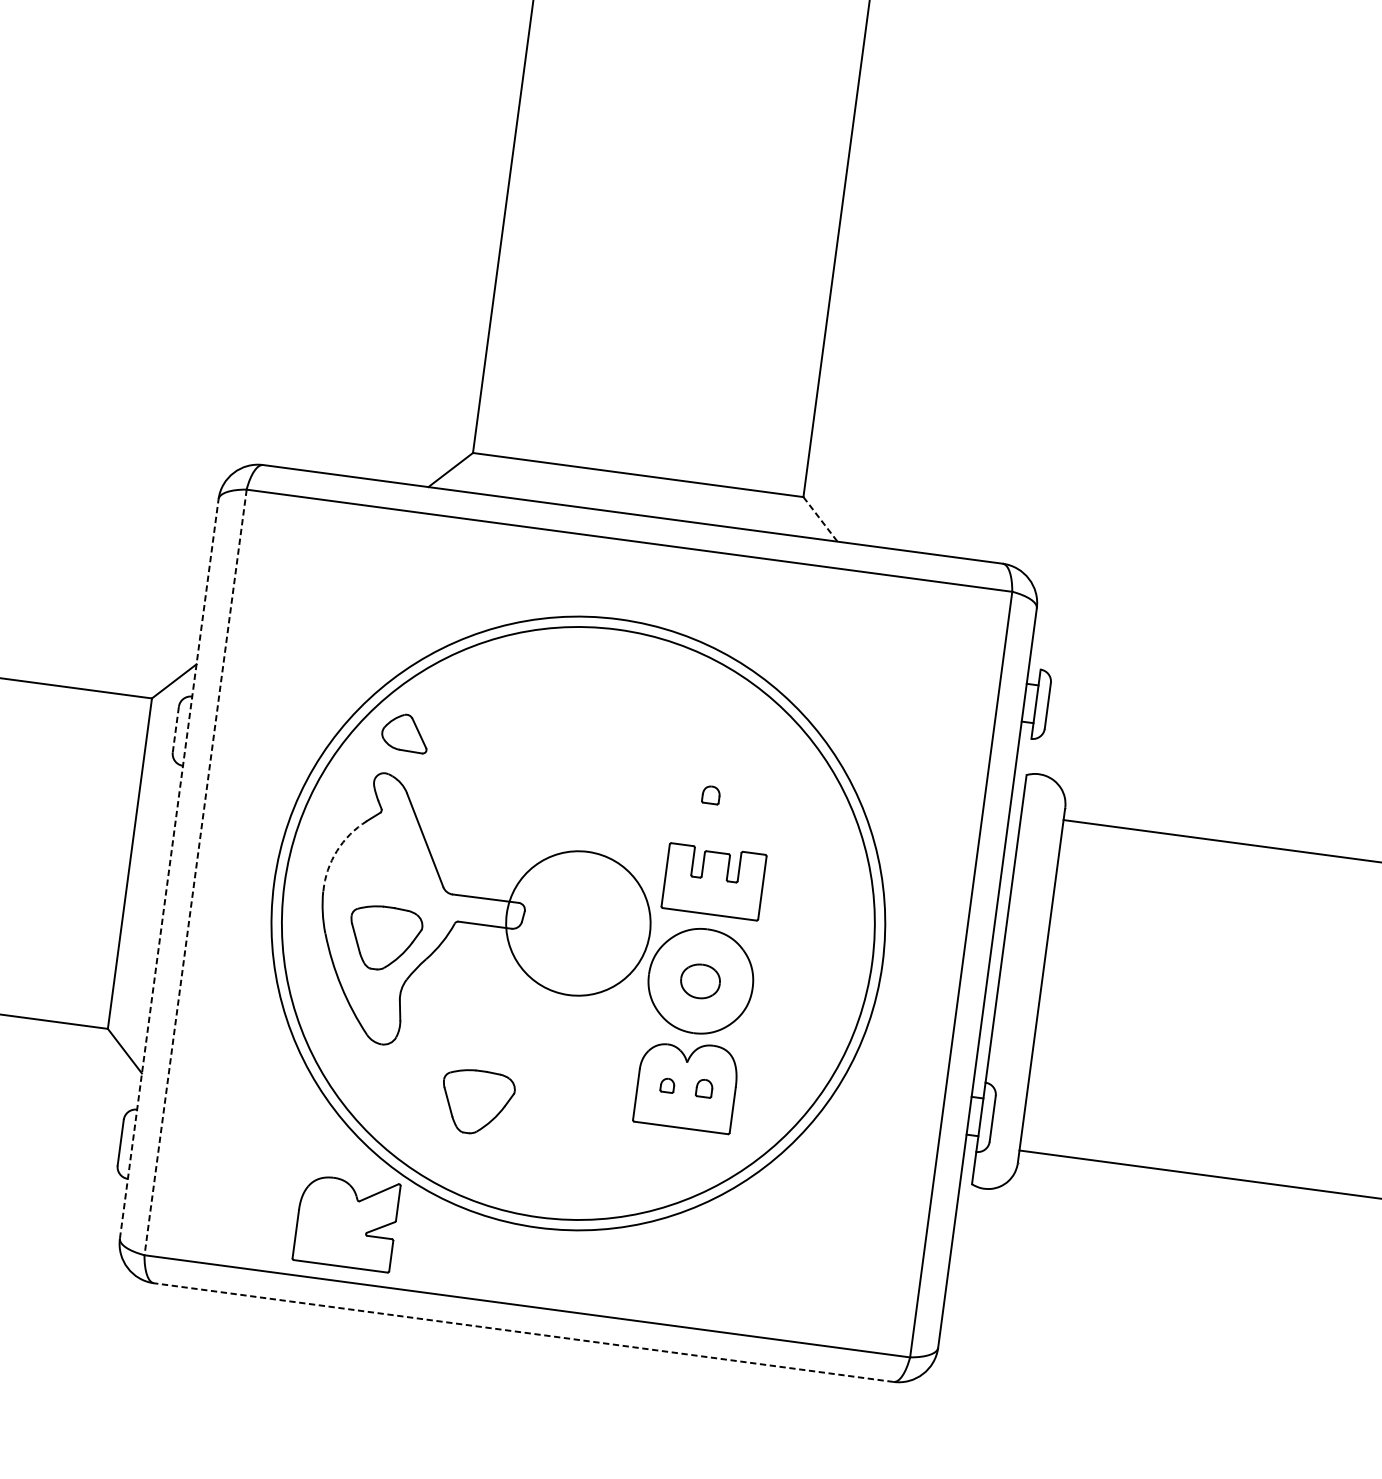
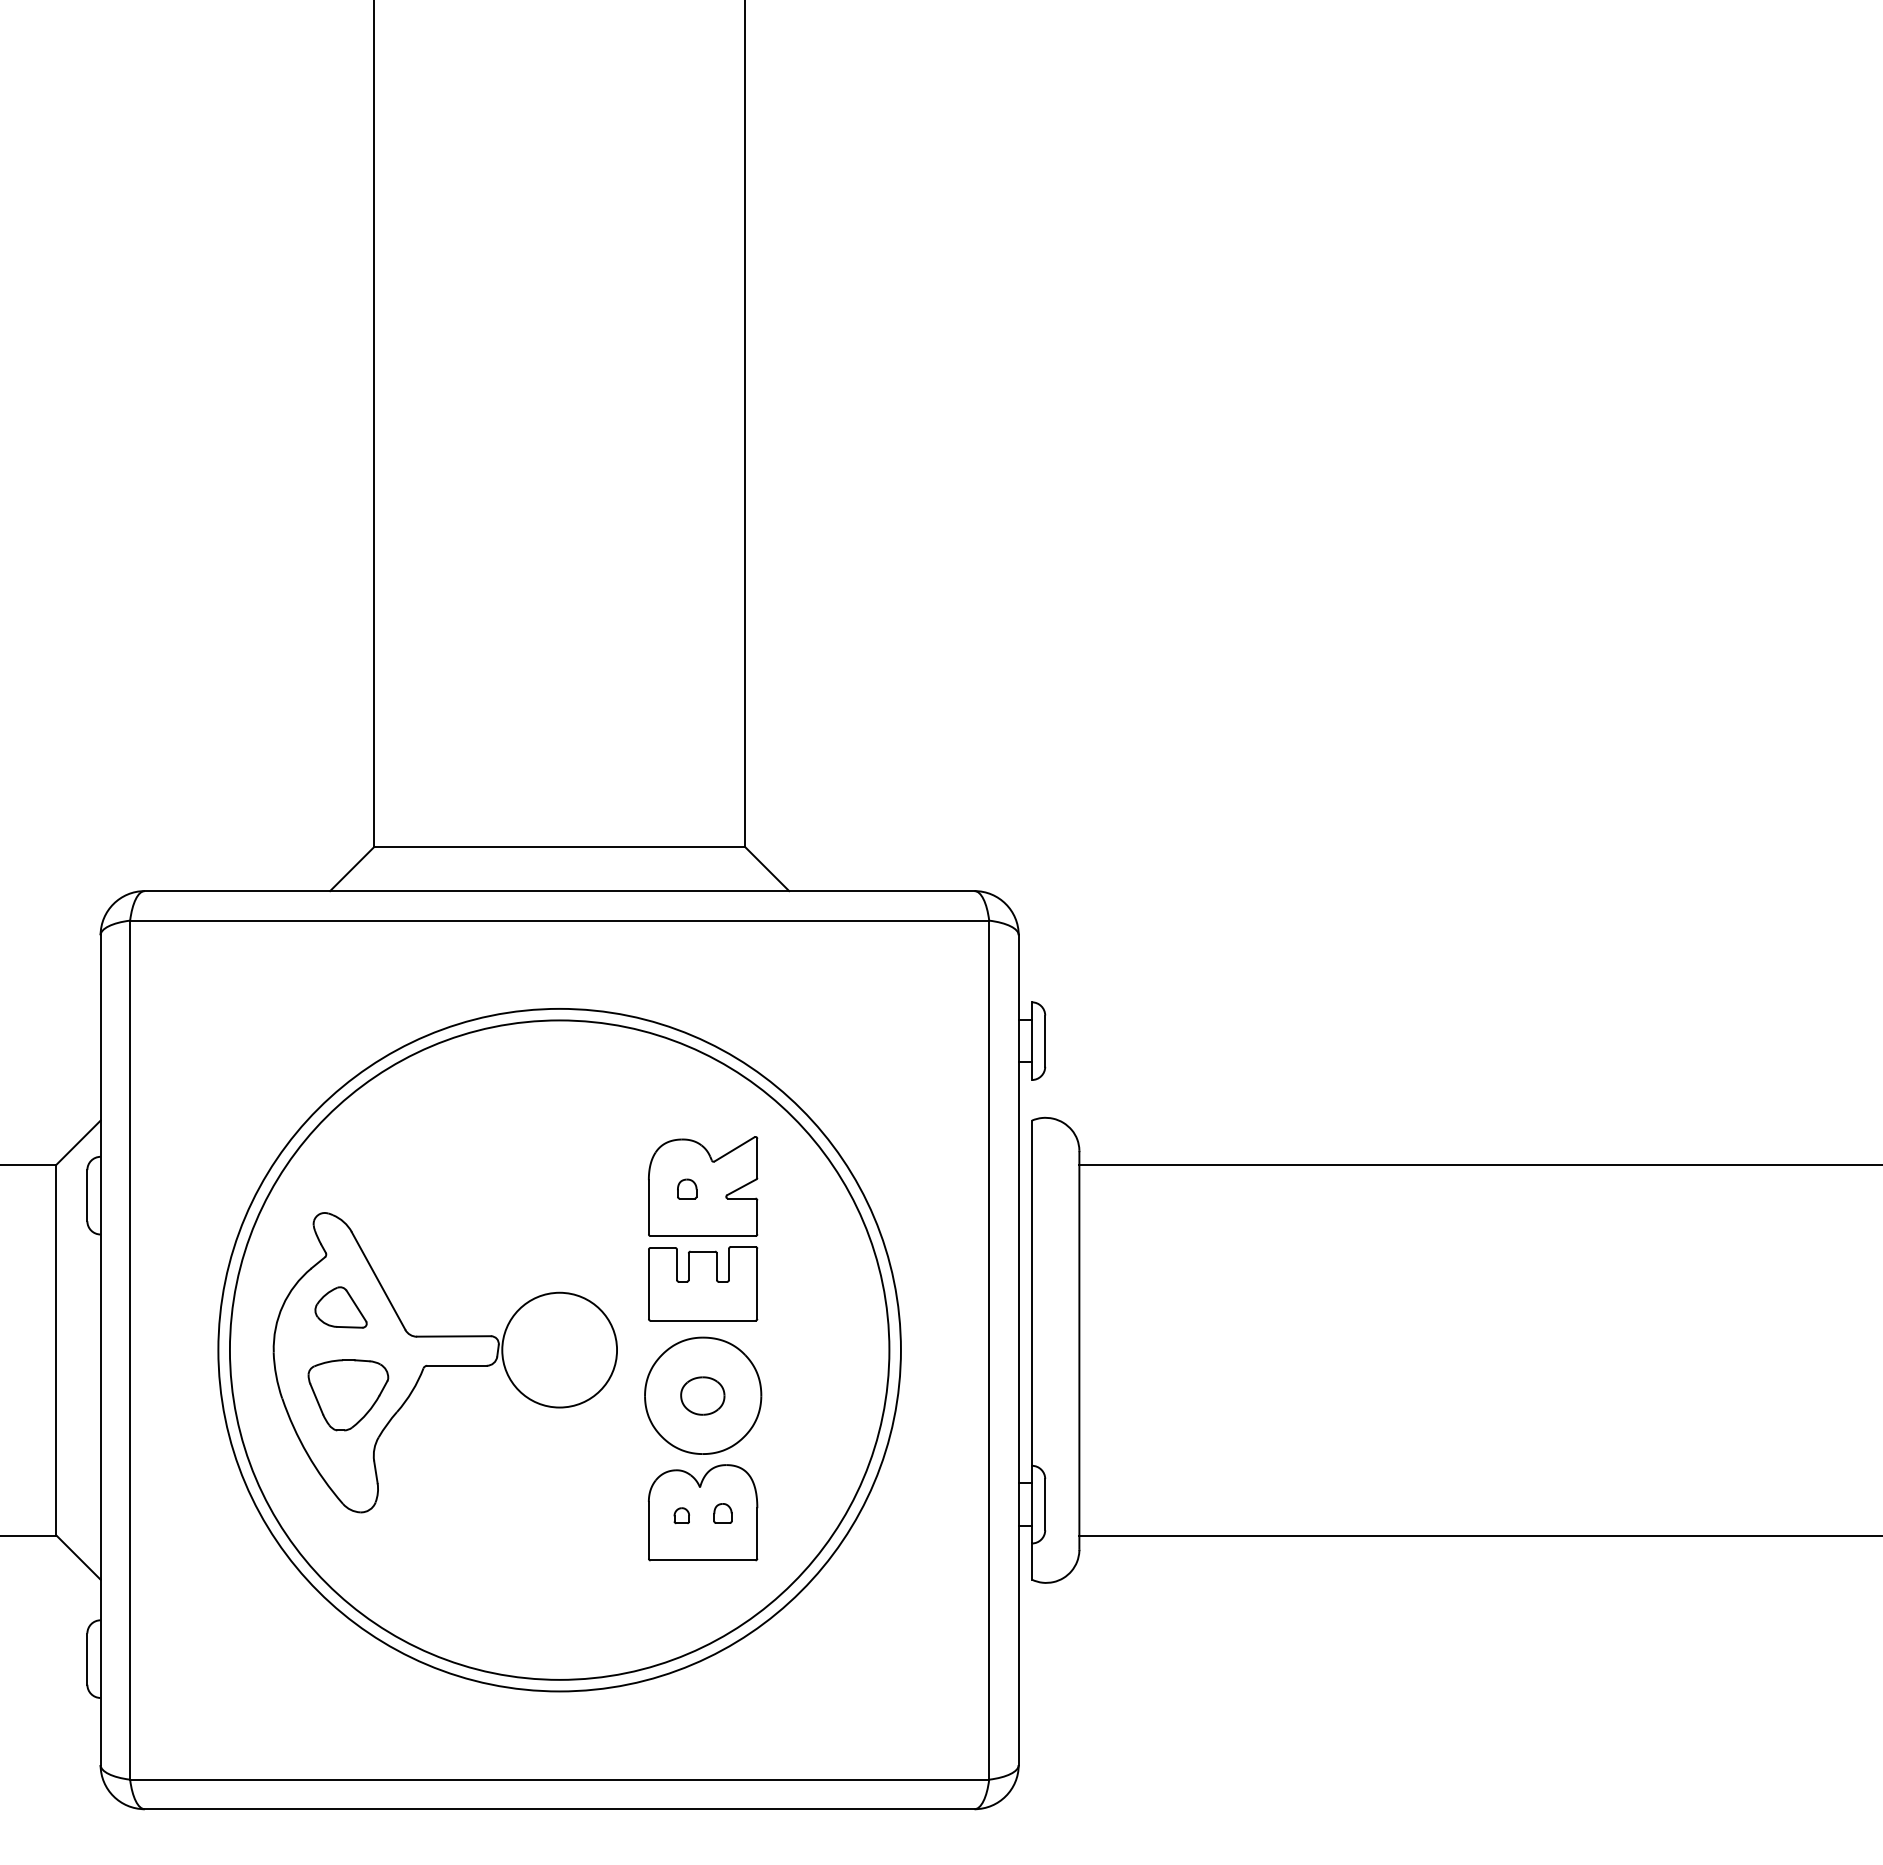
line: (820, 519) -> (767, 869), dashed -> solid
line: (175, 729) -> (87, 1195), dashed -> solid
part: (405, 732) -> (340, 1307), moved
arc: (336, 850) -> (282, 1305), dashed -> solid
line: (169, 869) -> (100, 1350), dashed -> solid
line: (195, 872) -> (130, 1350), dashed -> solid
circle: (578, 922) -> (559, 1349), size x0.71
part: (477, 1102) -> (474, 1562), removed
part: (346, 1222) -> (703, 1186), moved
line: (523, 1332) -> (559, 1809), dashed -> solid

